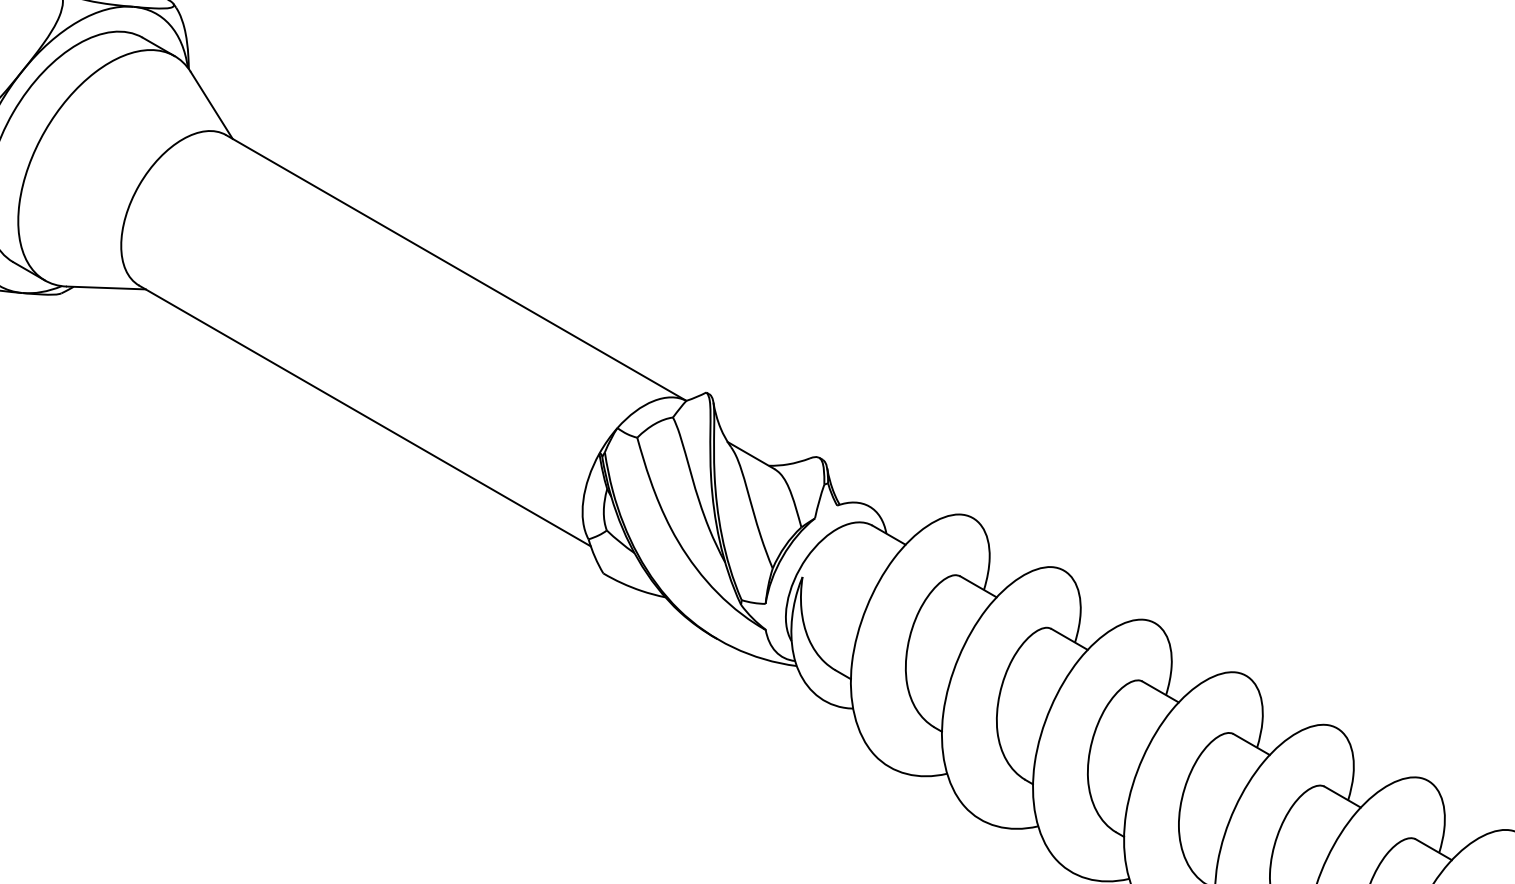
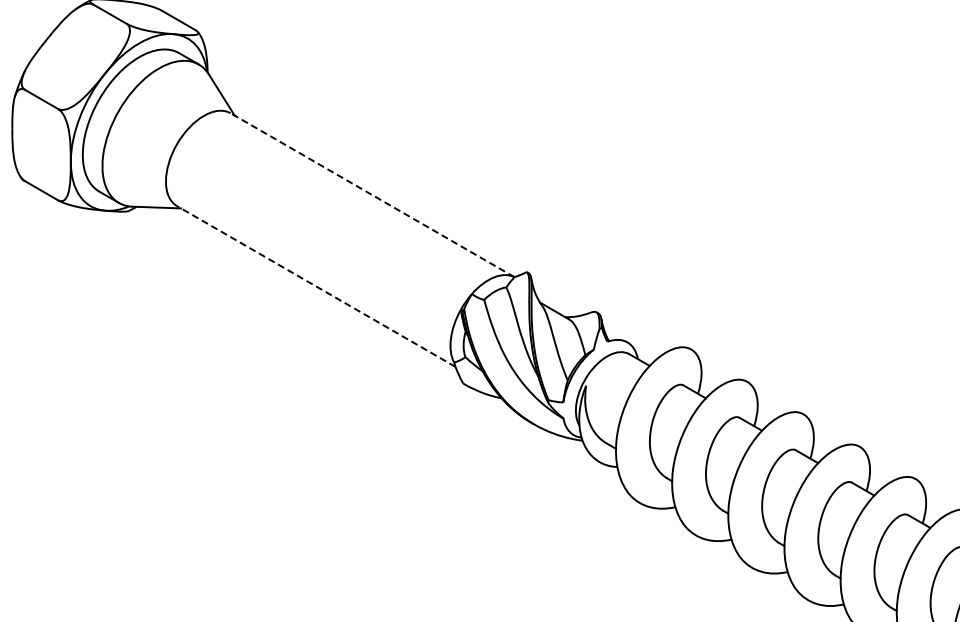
line: (456, 268) -> (372, 195), solid -> dashed
line: (365, 415) -> (316, 286), solid -> dashed

